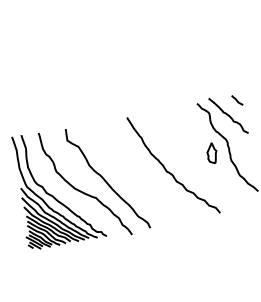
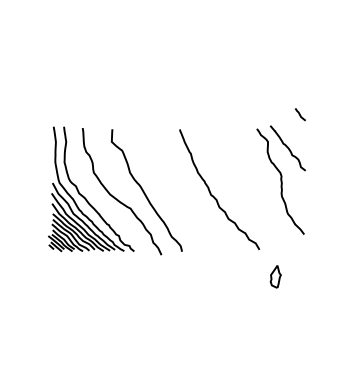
line: (237, 100) -> (300, 114), moved
part: (211, 153) -> (275, 276), moved

